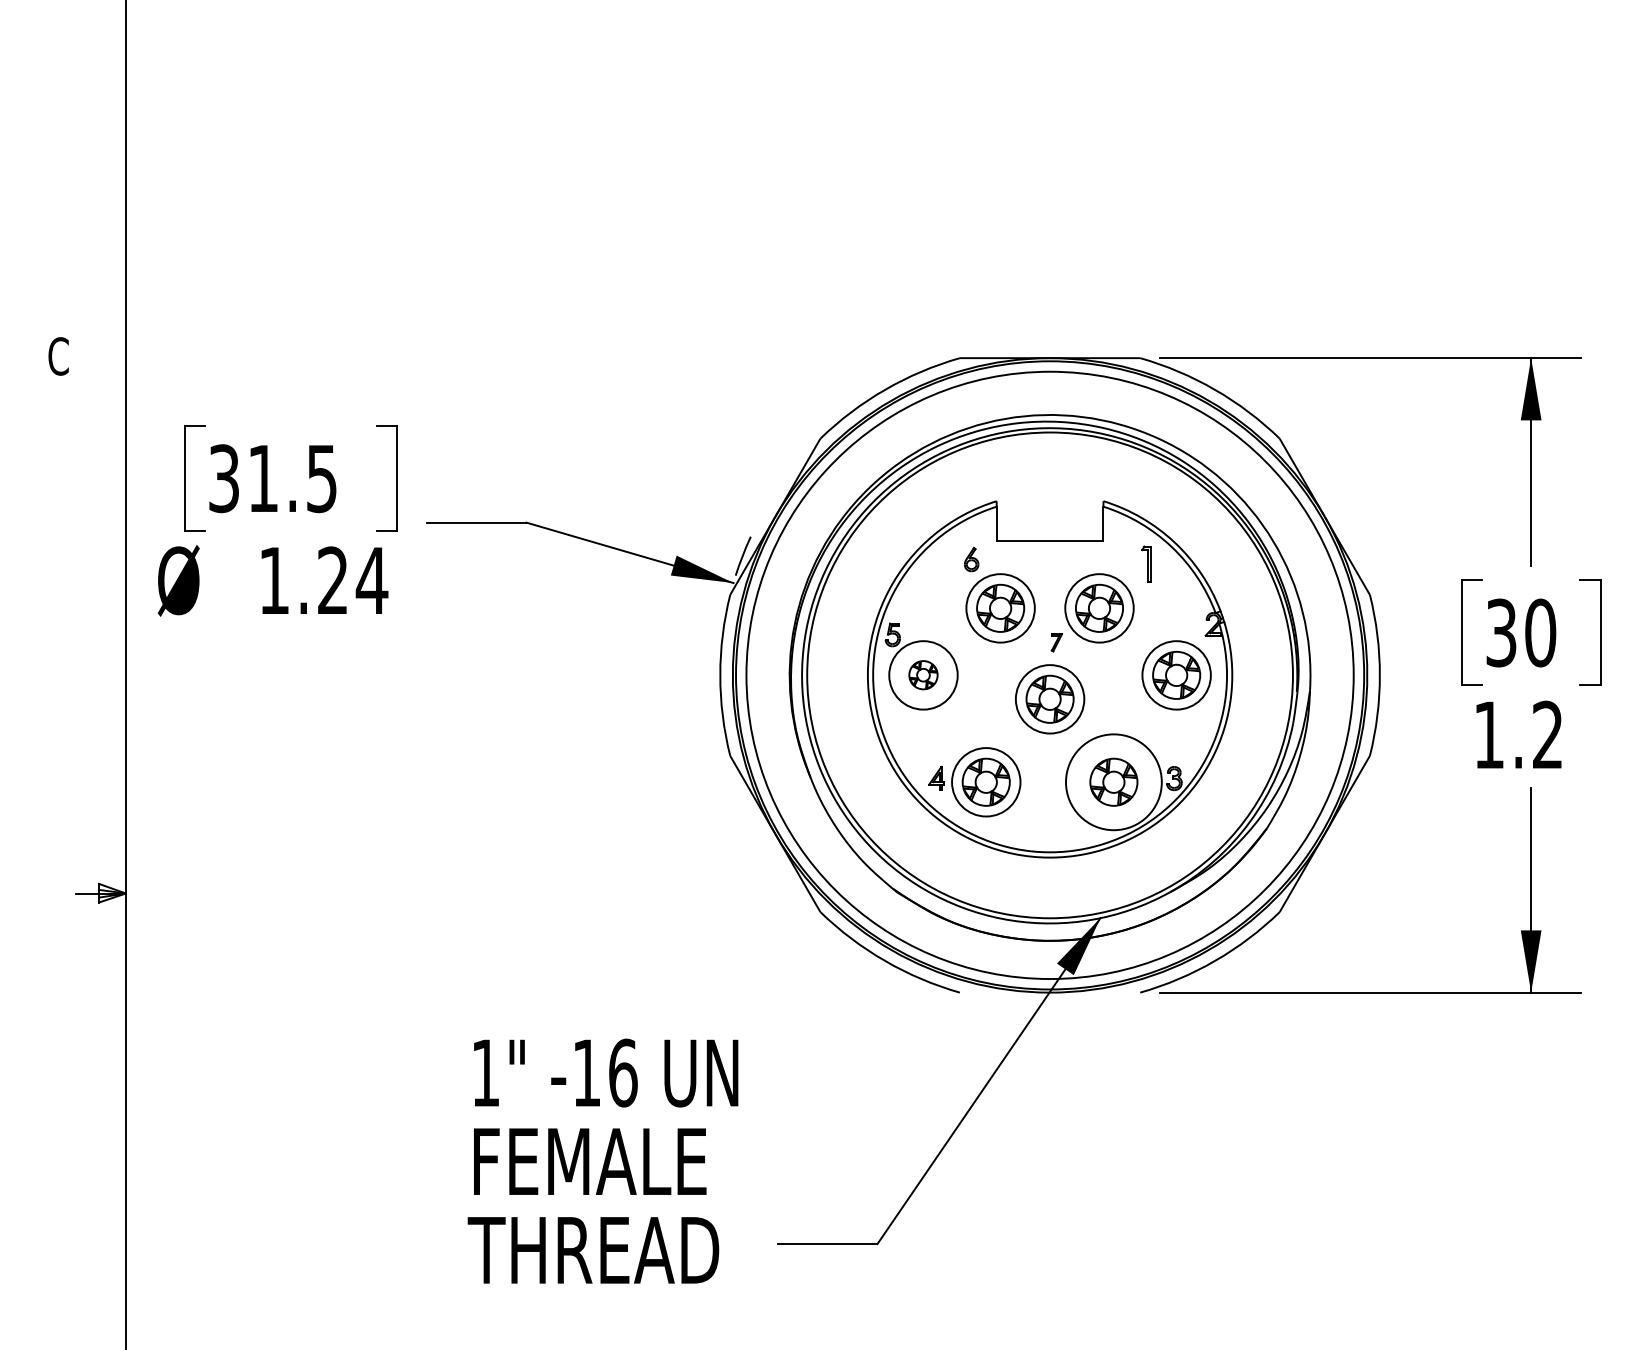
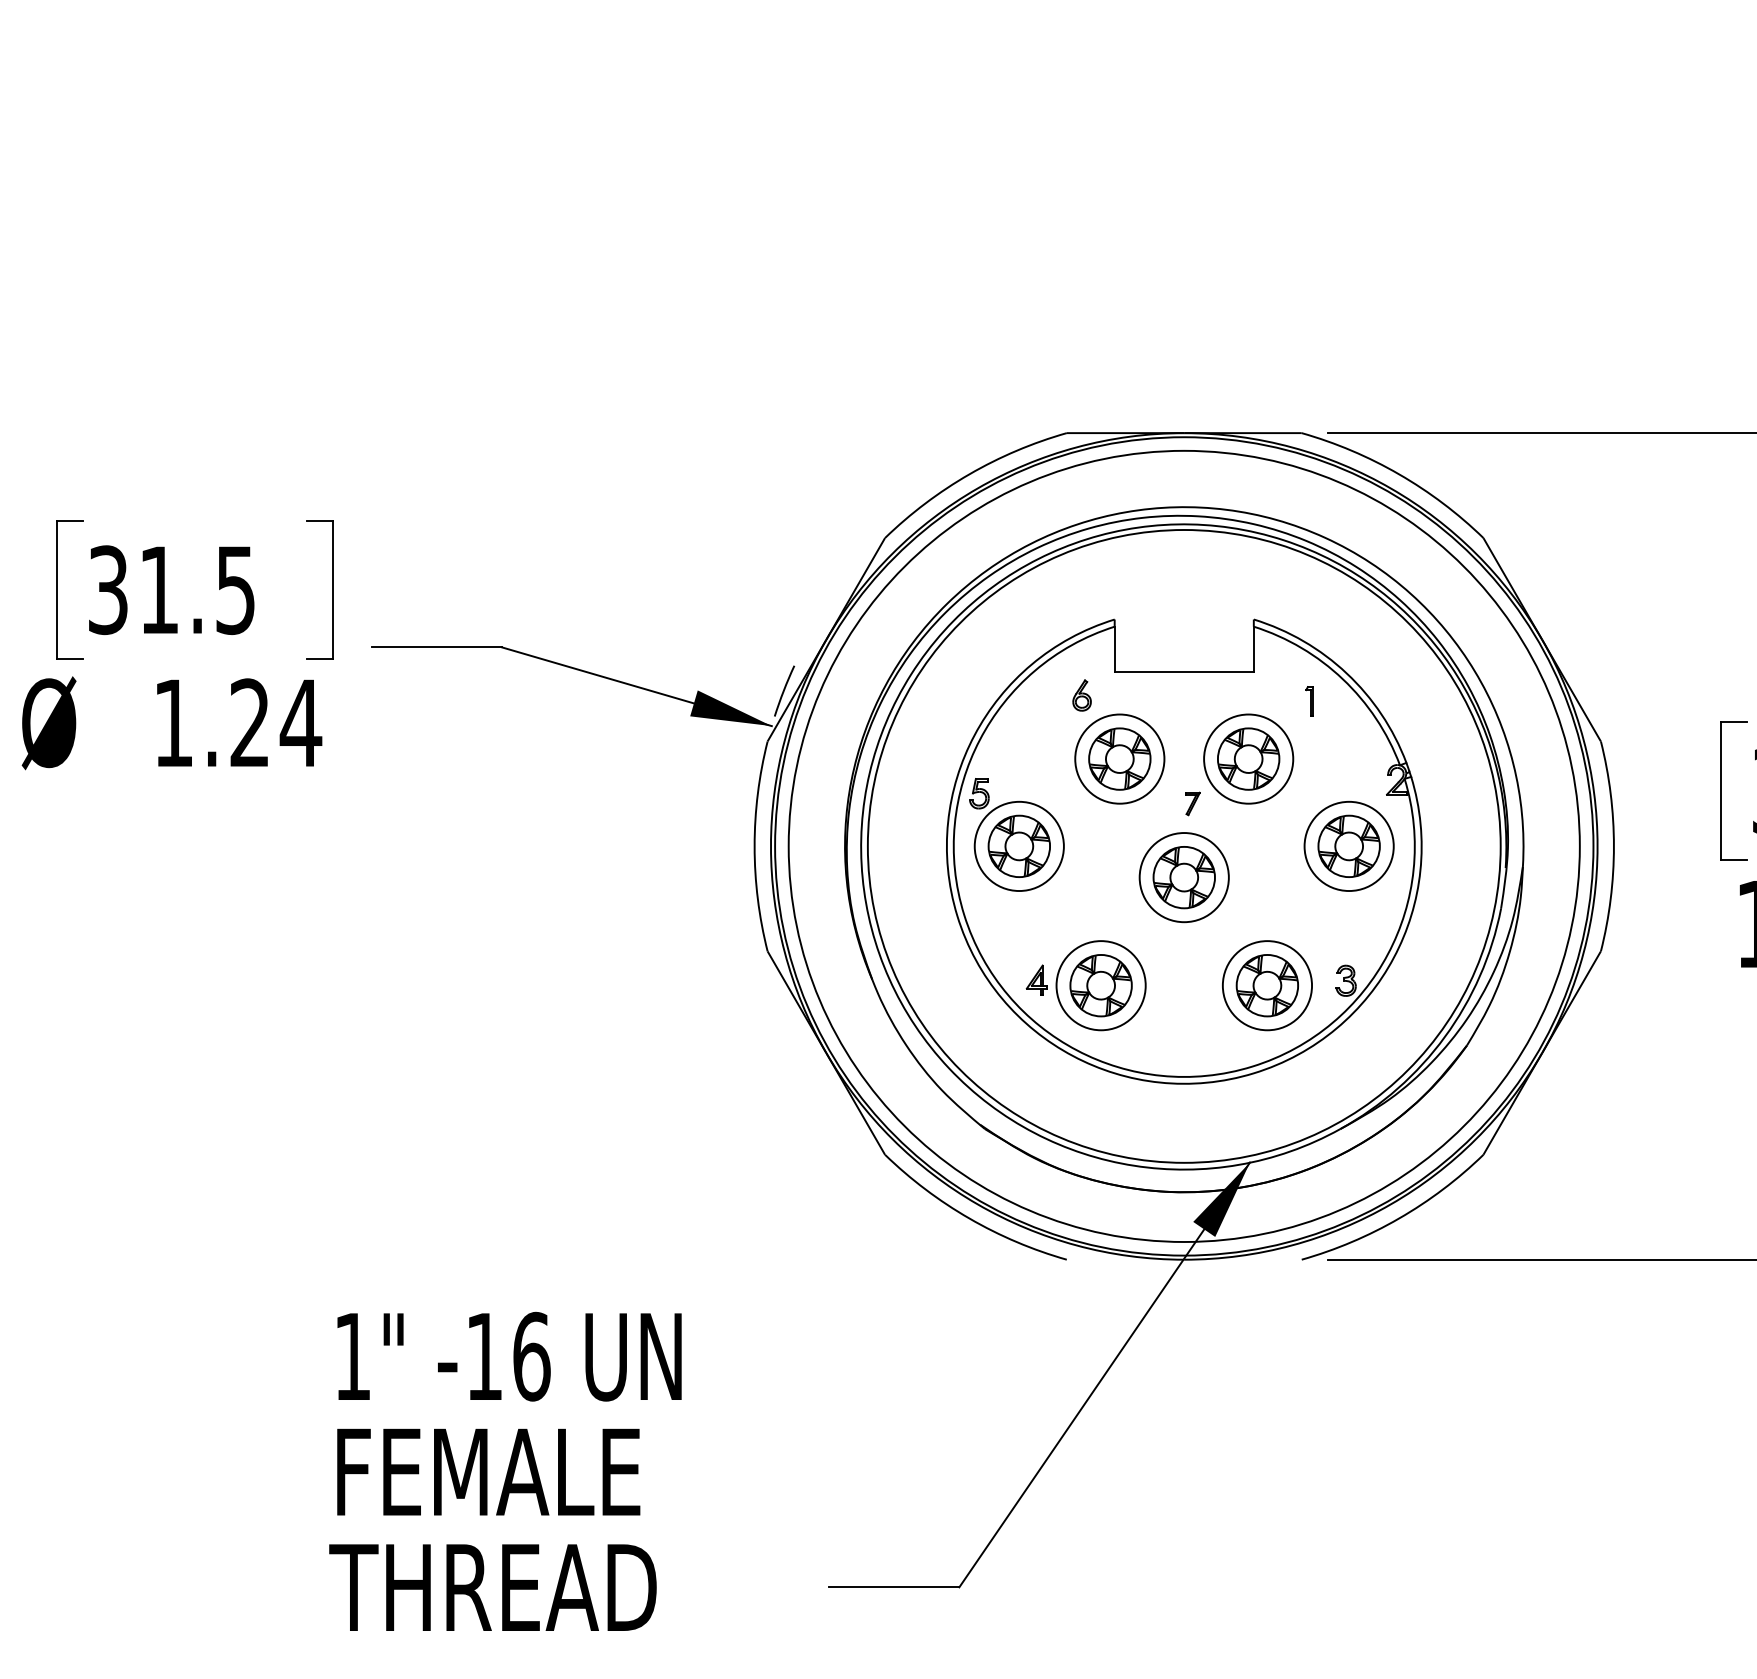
part: (1145, 563) -> (1308, 700), size x0.62
part: (923, 674) -> (1019, 845), size x1.67
circle: (1113, 782) -> (1266, 985), size x0.71
text: (602, 1160) -> (504, 1470), moved

